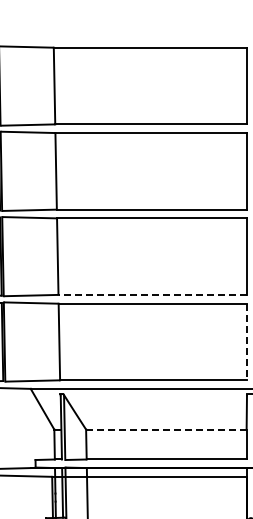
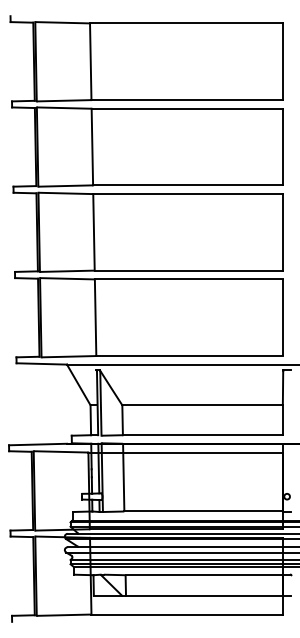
line: (152, 294) -> (188, 270), dashed -> solid
line: (246, 342) -> (282, 318), dashed -> solid
line: (166, 429) -> (202, 405), dashed -> solid

